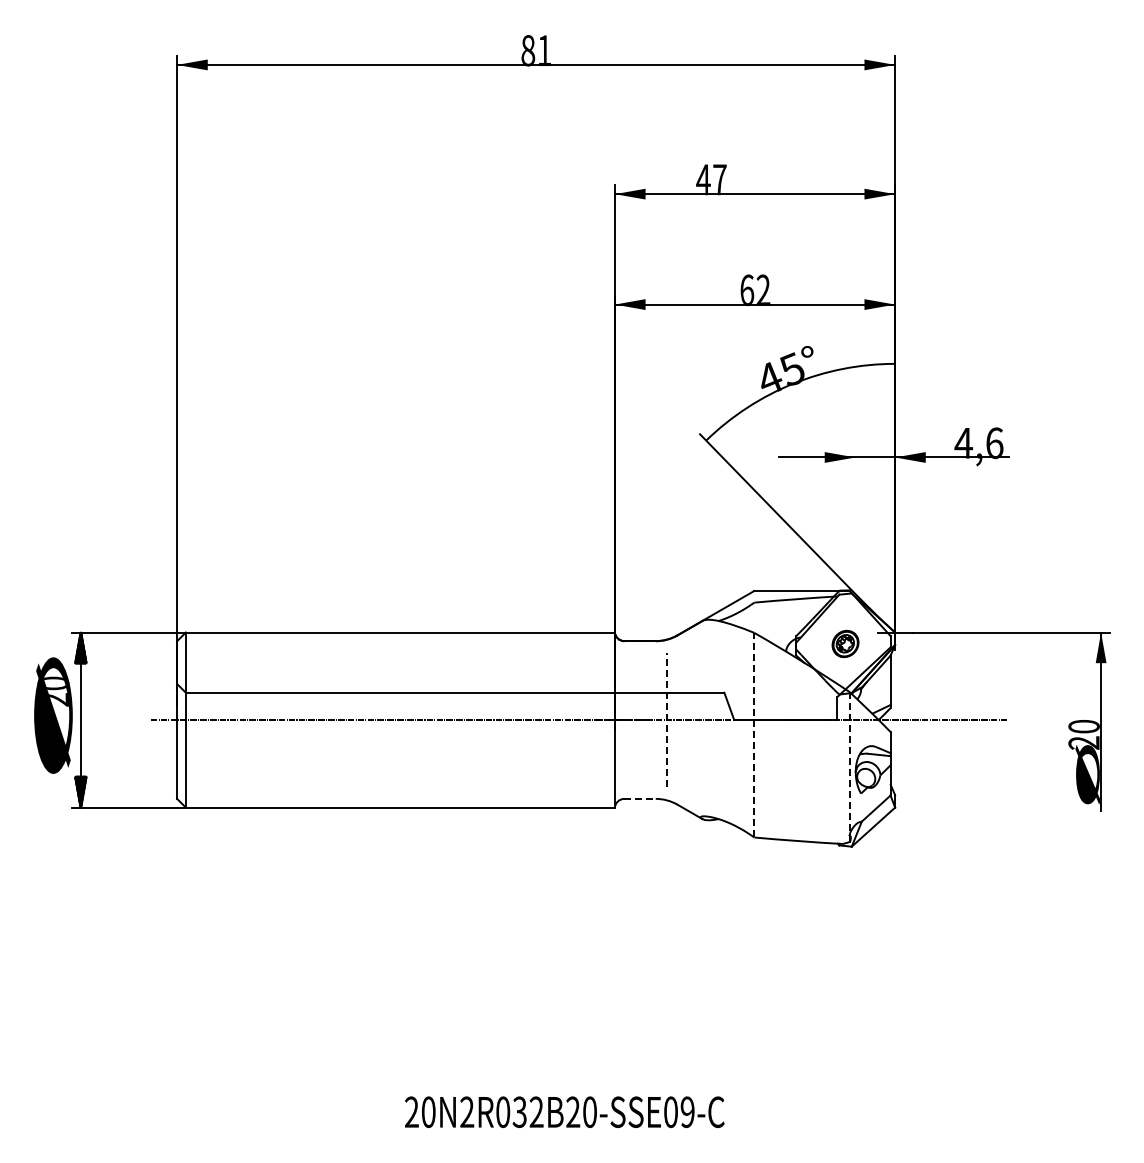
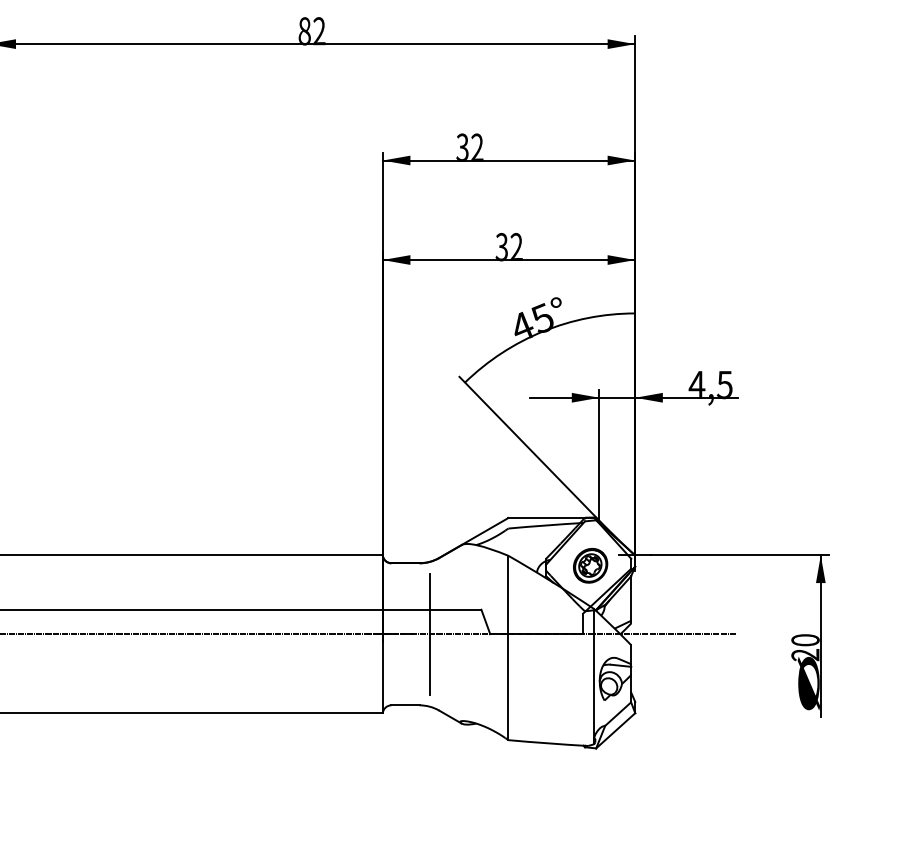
text: (544, 49) -> (319, 30), 81 -> 82
text: (711, 179) -> (469, 147), 47 -> 32
text: (747, 290) -> (502, 247), 62 -> 32
text: (994, 443) -> (724, 385), 4,6 -> 4,5
line: (855, 520) -> (599, 454), added
part: (845, 643) -> (590, 565), size x1.43
line: (667, 719) -> (430, 633), dashed -> solid
line: (754, 734) -> (508, 647), dashed -> solid
line: (849, 764) -> (594, 674), dashed -> solid
line: (640, 798) -> (405, 704), dashed -> solid

